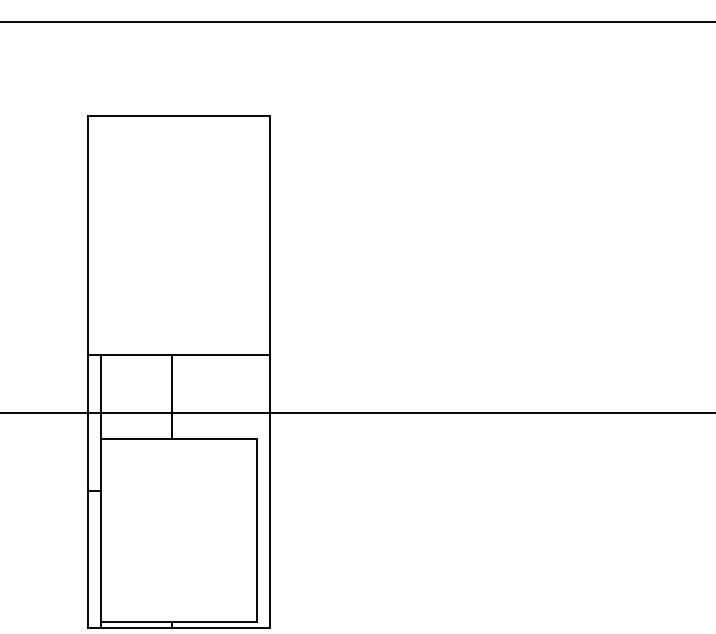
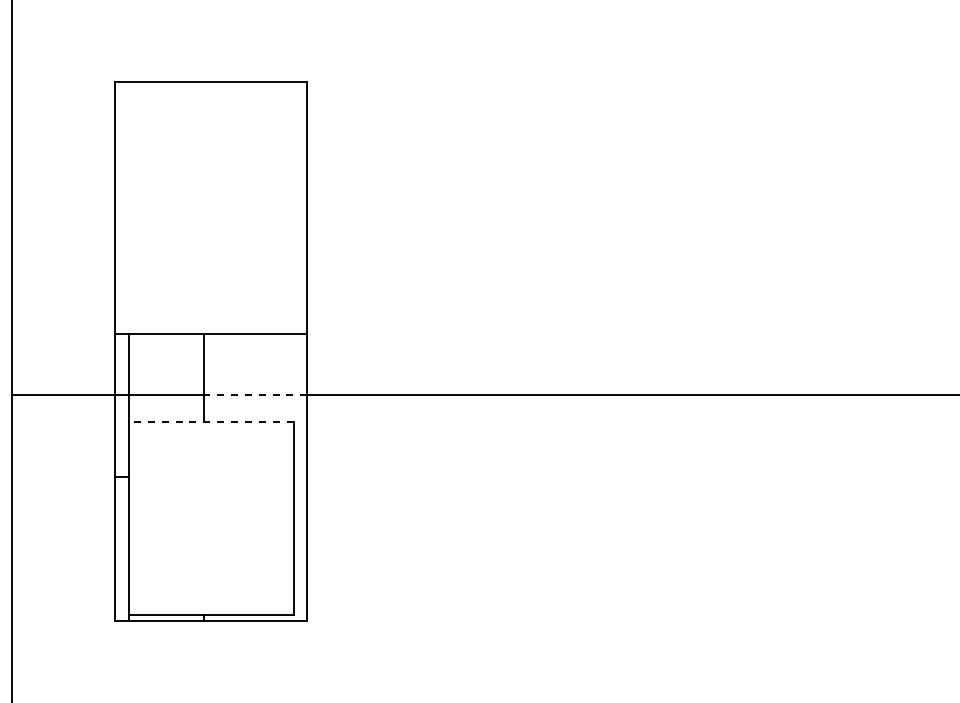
line: (221, 412) -> (255, 394), solid -> dashed
line: (178, 439) -> (210, 422), solid -> dashed

